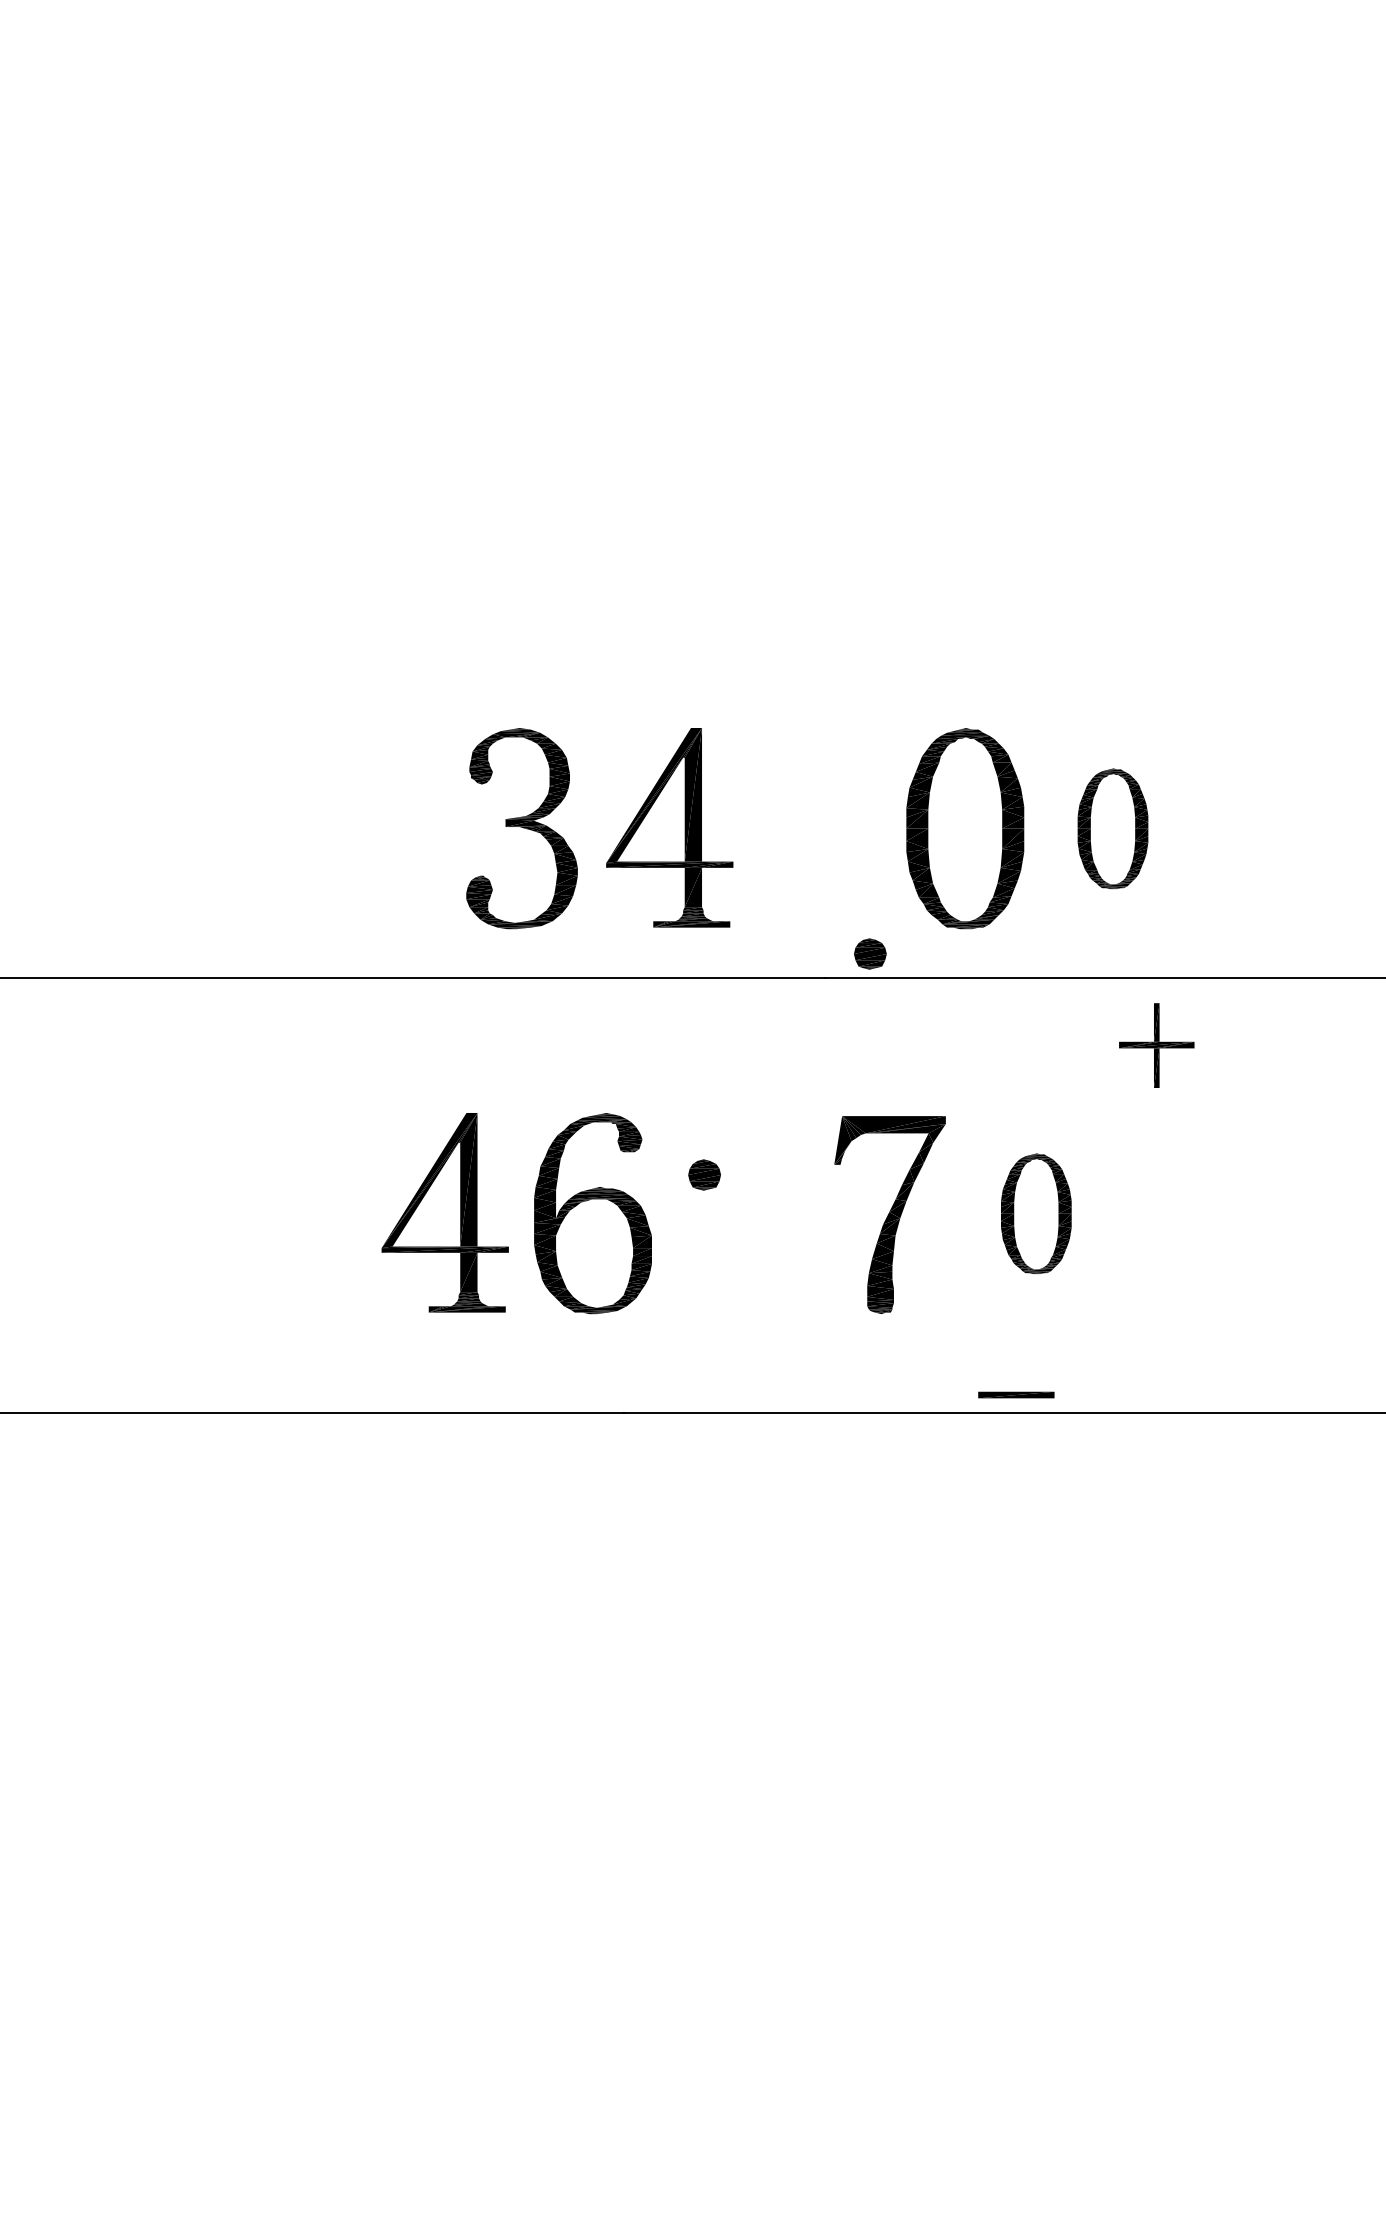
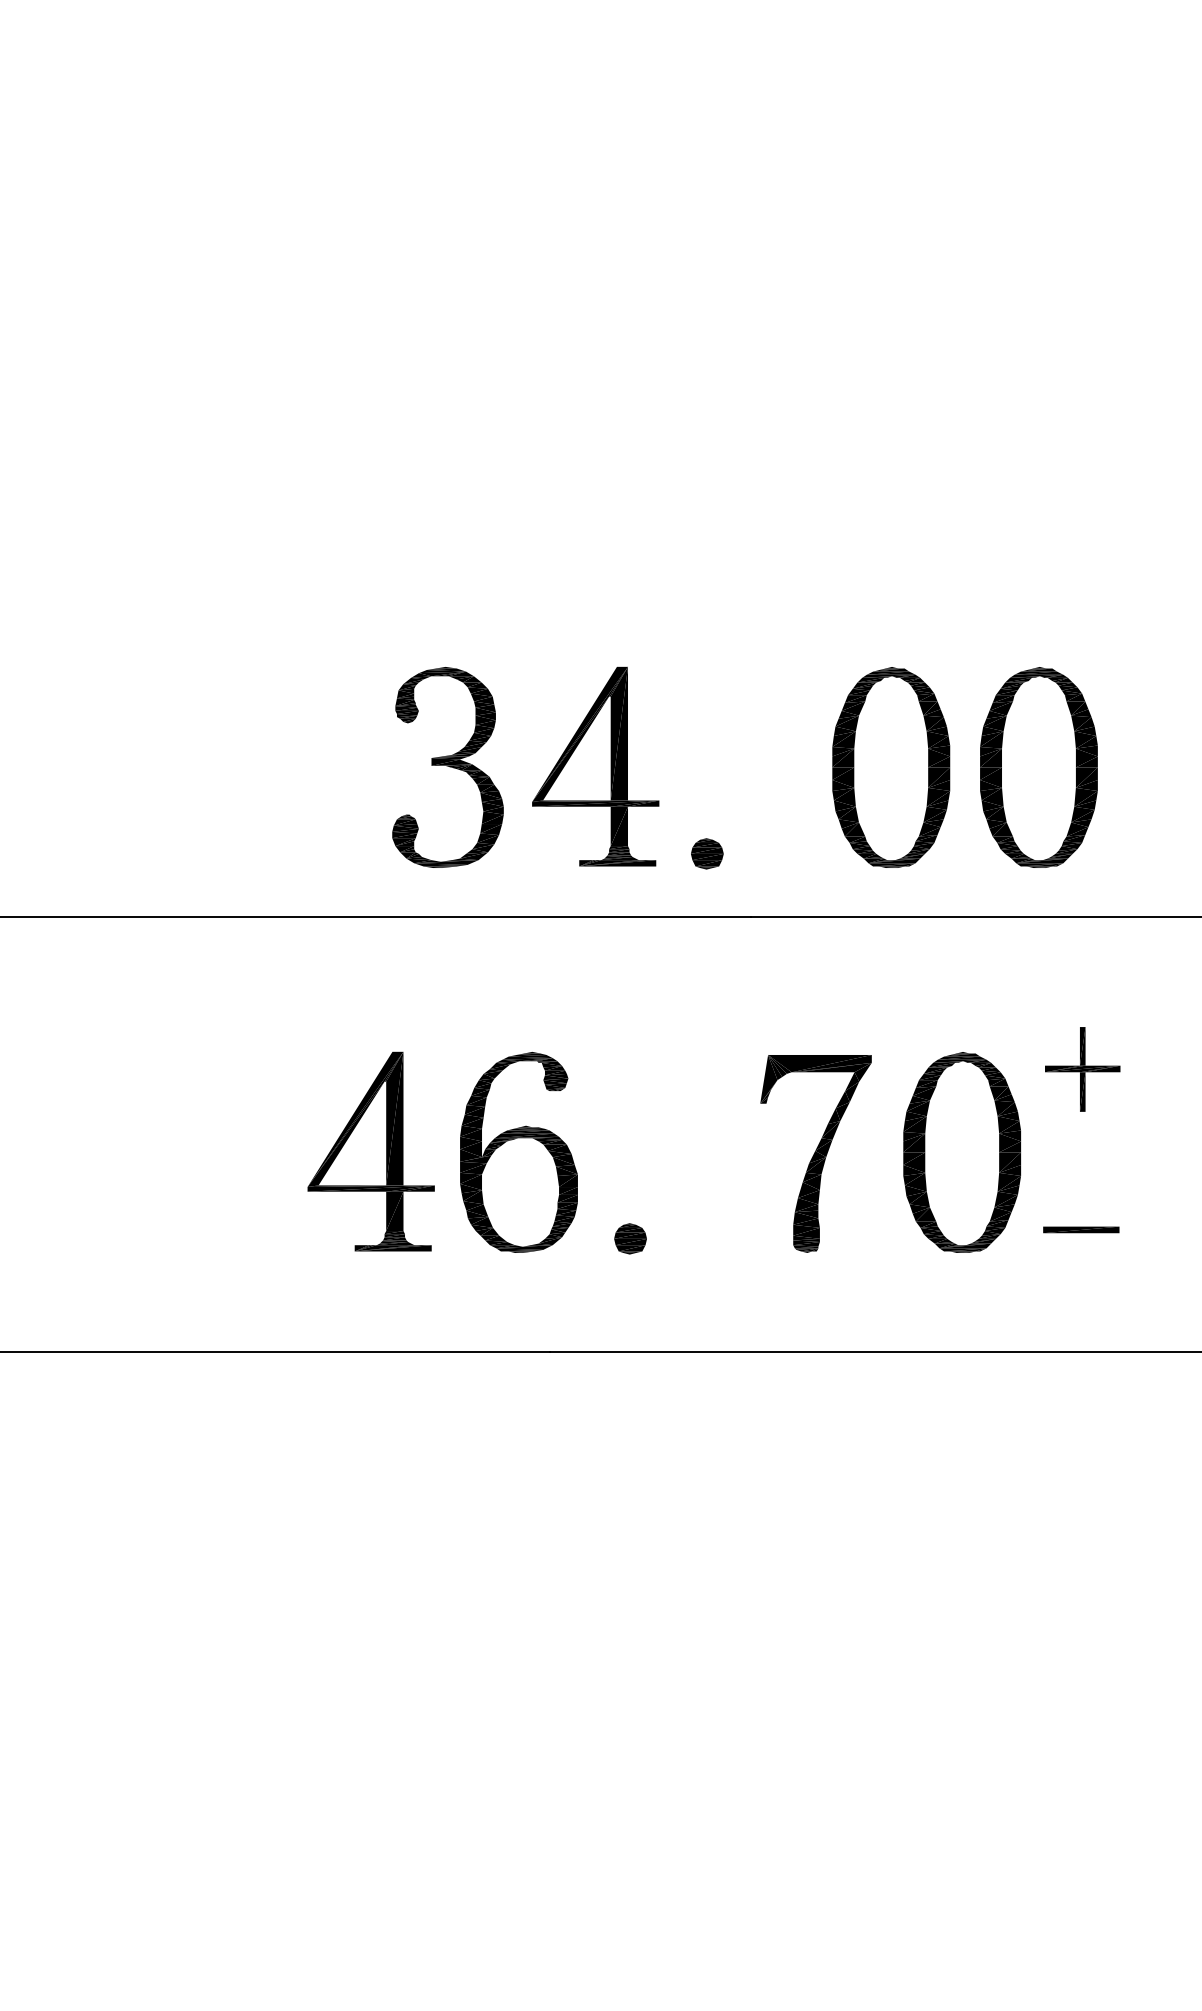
part: (1112, 828) -> (1038, 767), size x1.67
part: (870, 953) -> (707, 853), moved
part: (1156, 1045) -> (1082, 1069), moved
part: (704, 1174) -> (630, 1238), moved
part: (1036, 1213) -> (962, 1152), size x1.67
part: (1016, 1394) -> (1081, 1229), moved

